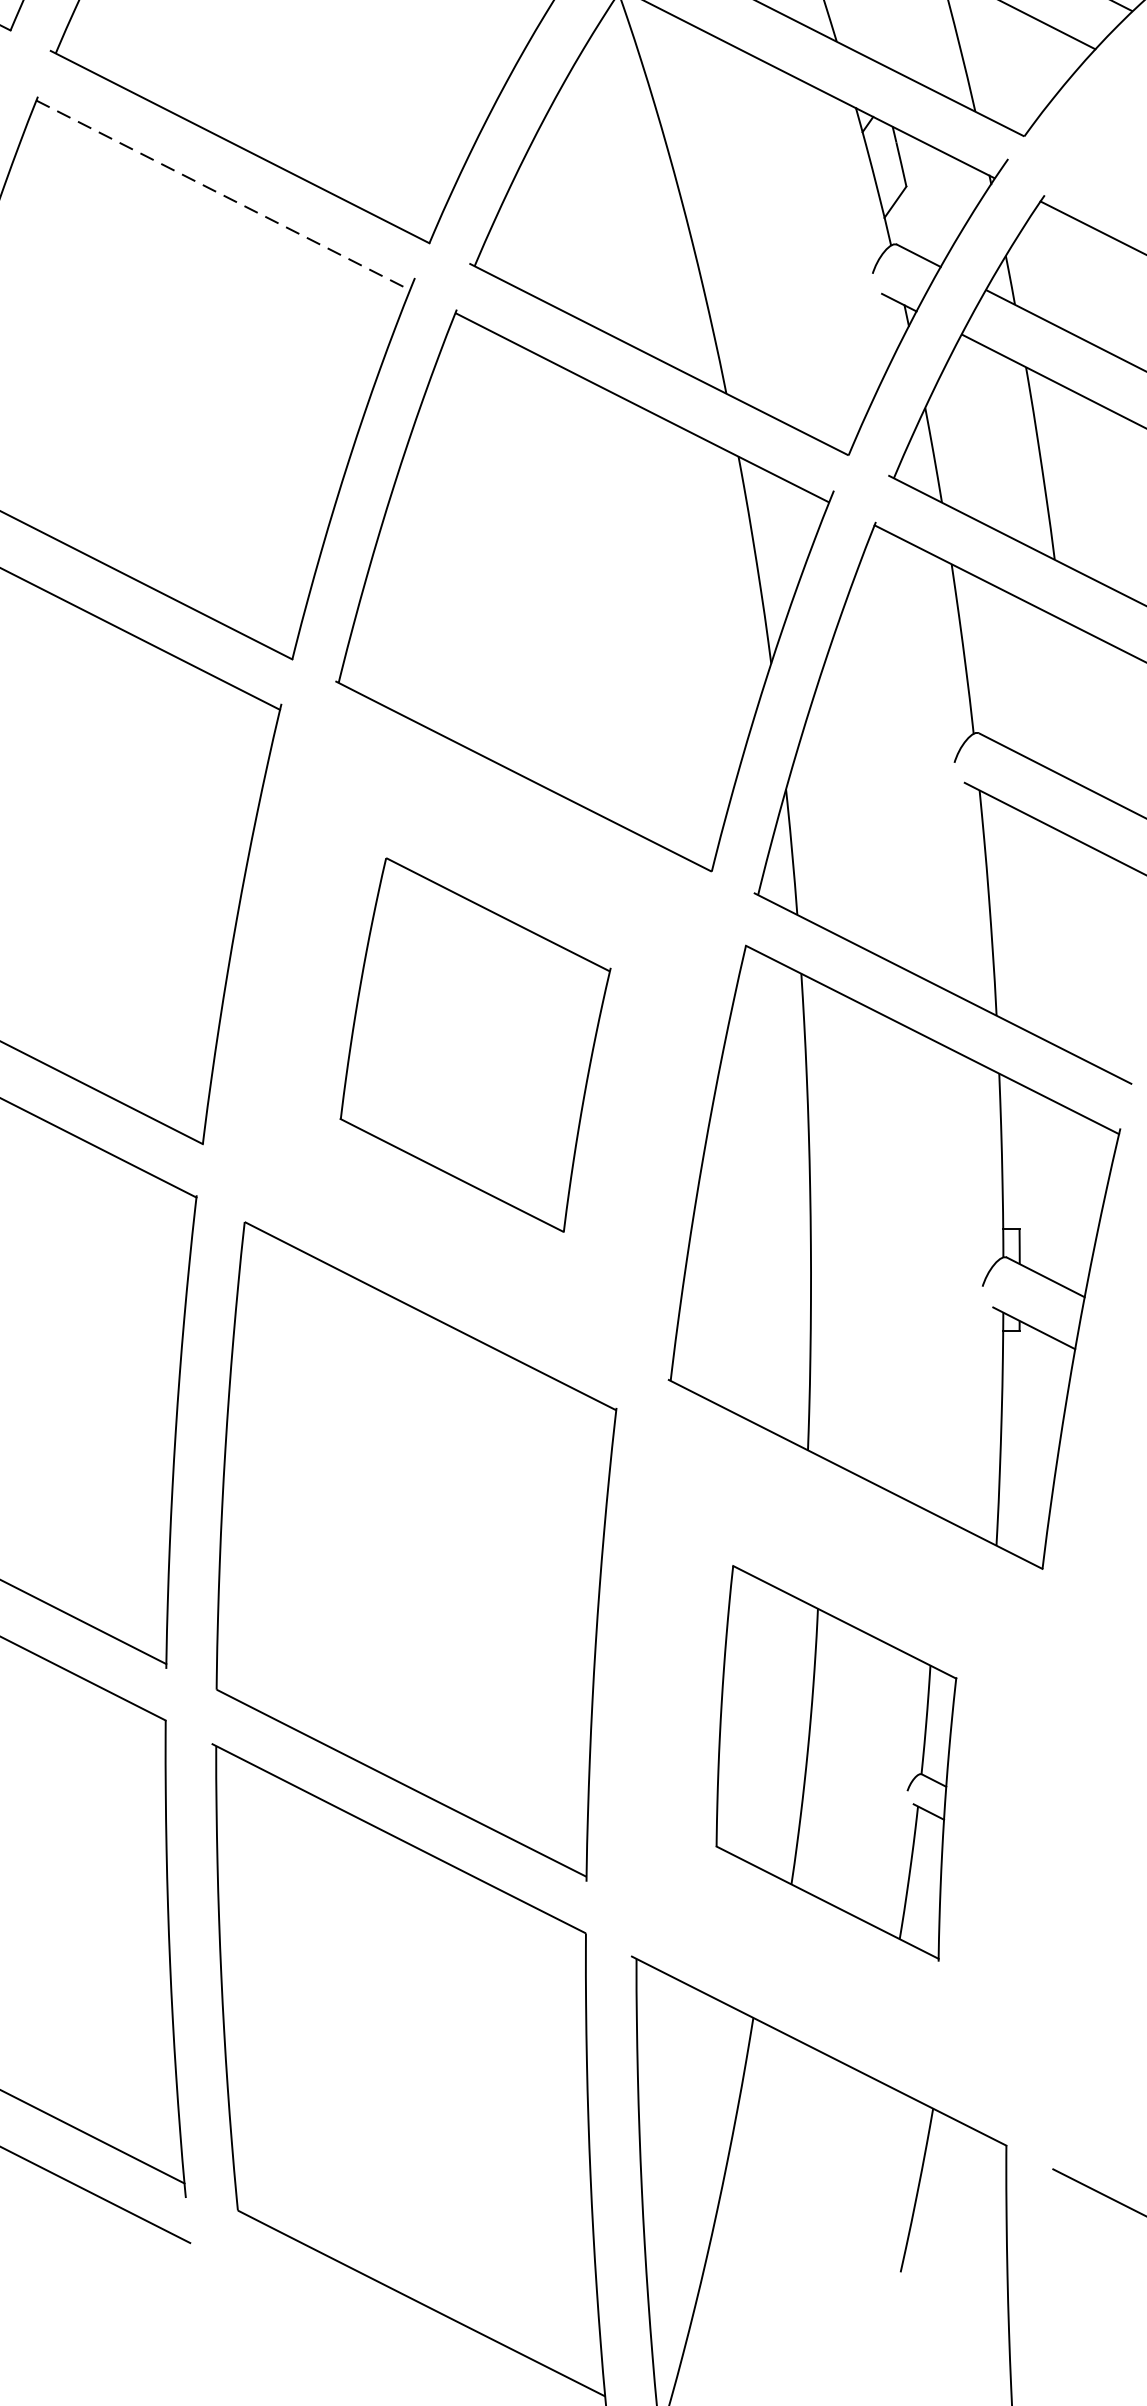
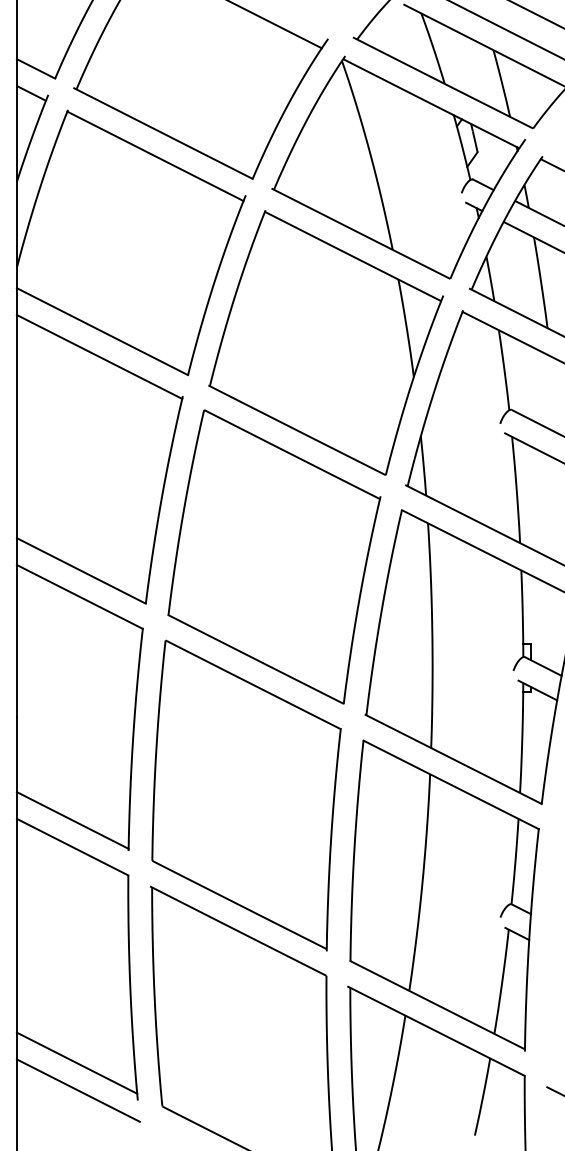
line: (223, 195) -> (155, 156), dashed -> solid
part: (475, 1044) -> (274, 556), size x1.67
part: (836, 1763) -> (444, 895), size x1.67

